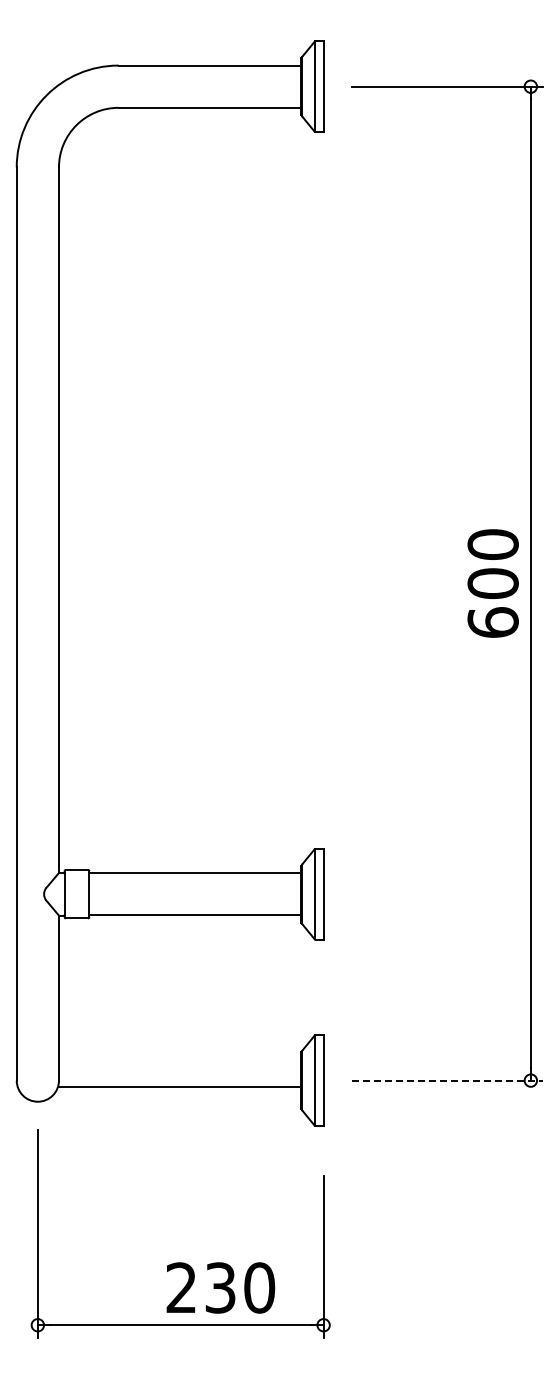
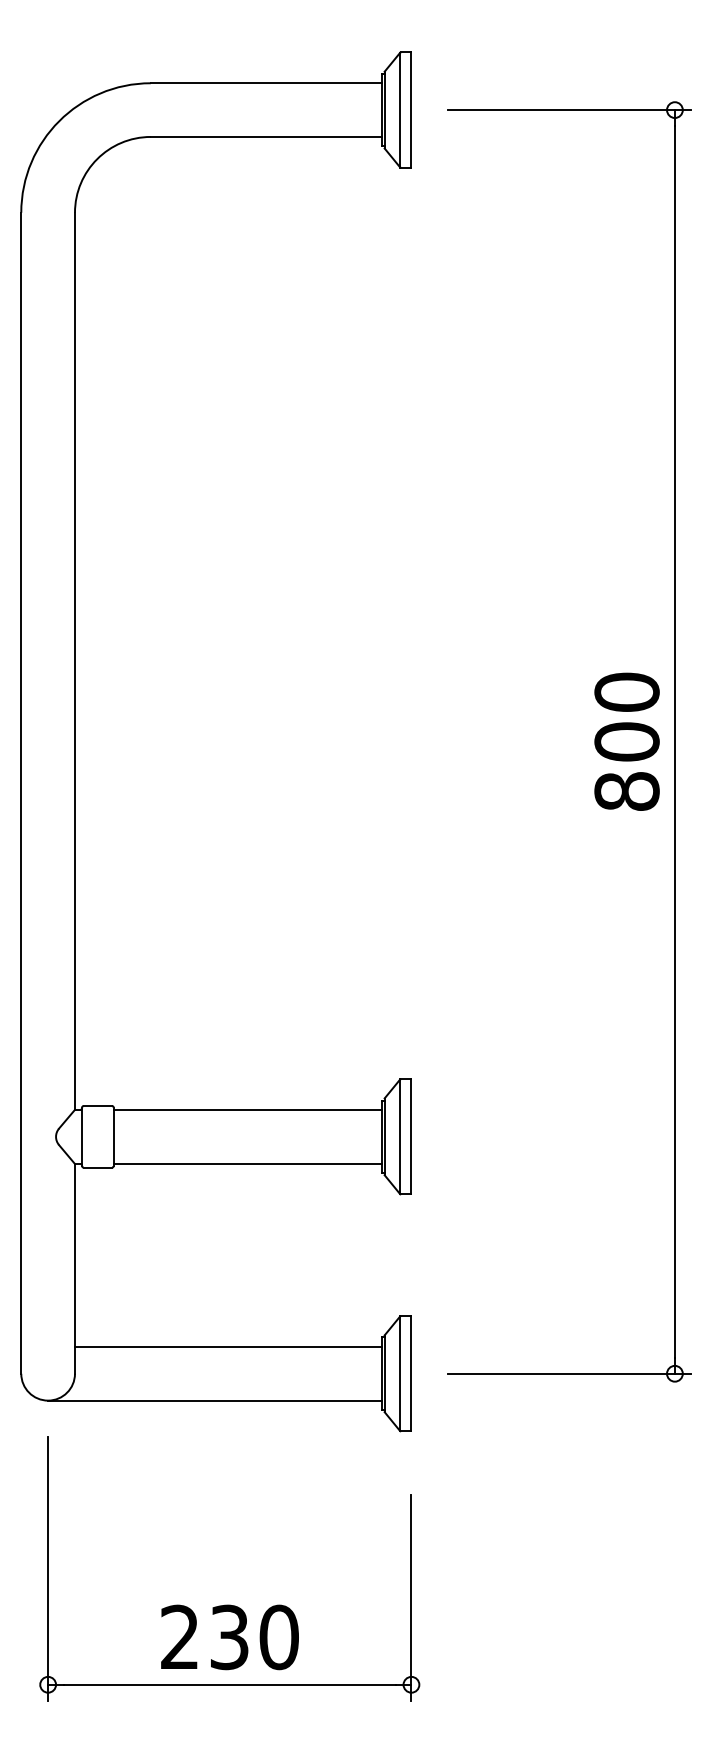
text: (492, 622) -> (626, 791), 600 -> 800
line: (447, 1080) -> (568, 1373), dashed -> solid
line: (179, 1086) -> (228, 1346), moved
line: (168, 1101) -> (214, 1400), added
text: (220, 1287) -> (229, 1636), moved

